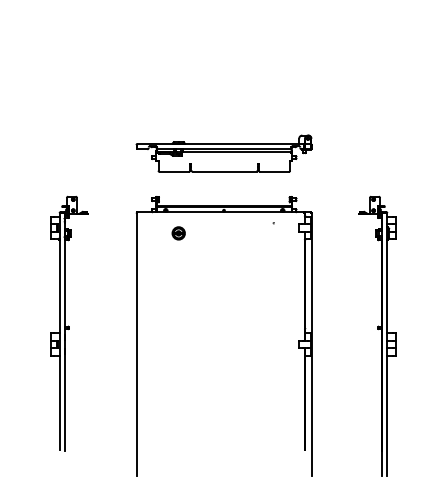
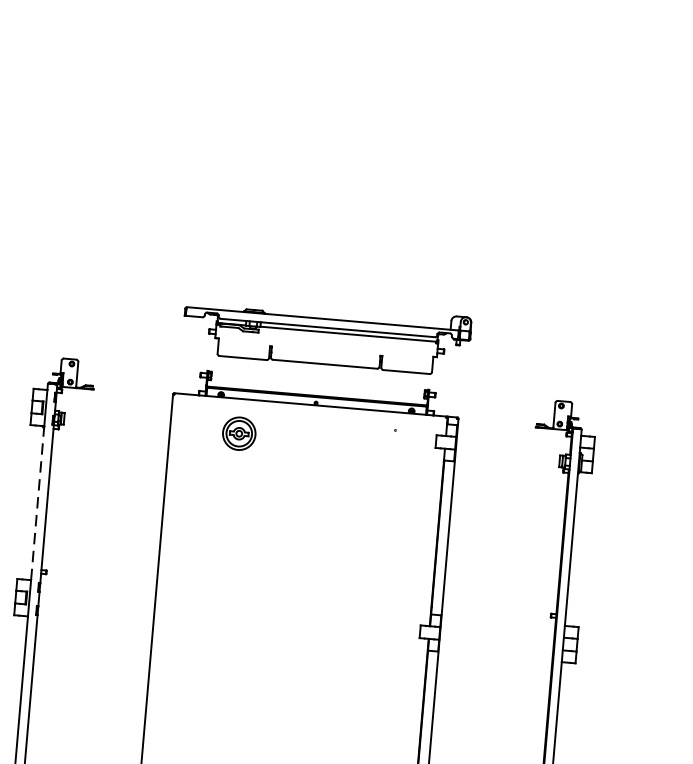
part: (223, 153) -> (325, 334), moved
part: (178, 233) -> (238, 433), size x1.6
line: (59, 285) -> (37, 502), solid -> dashed

